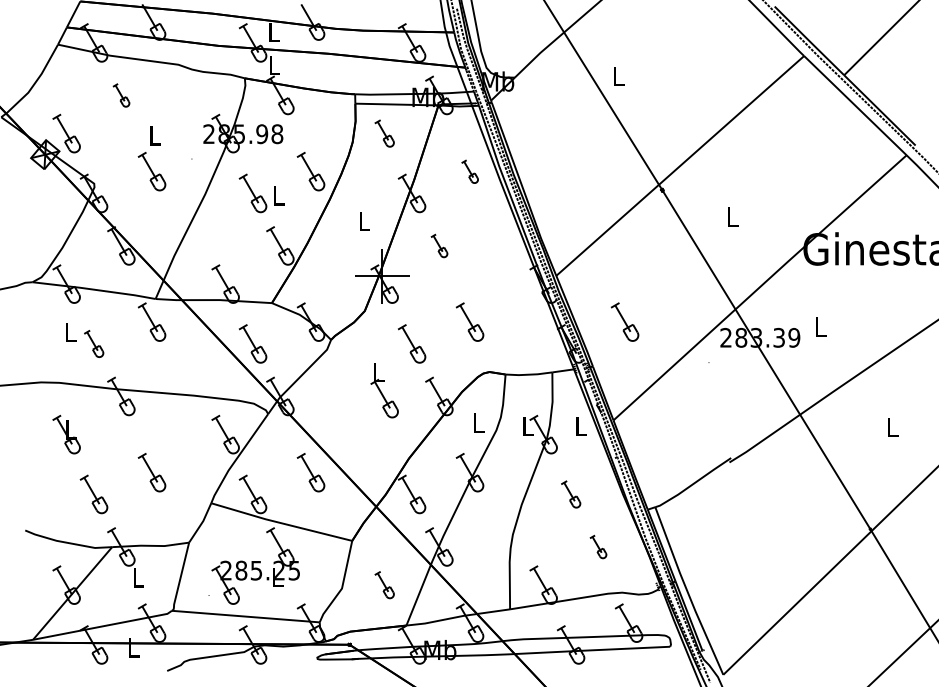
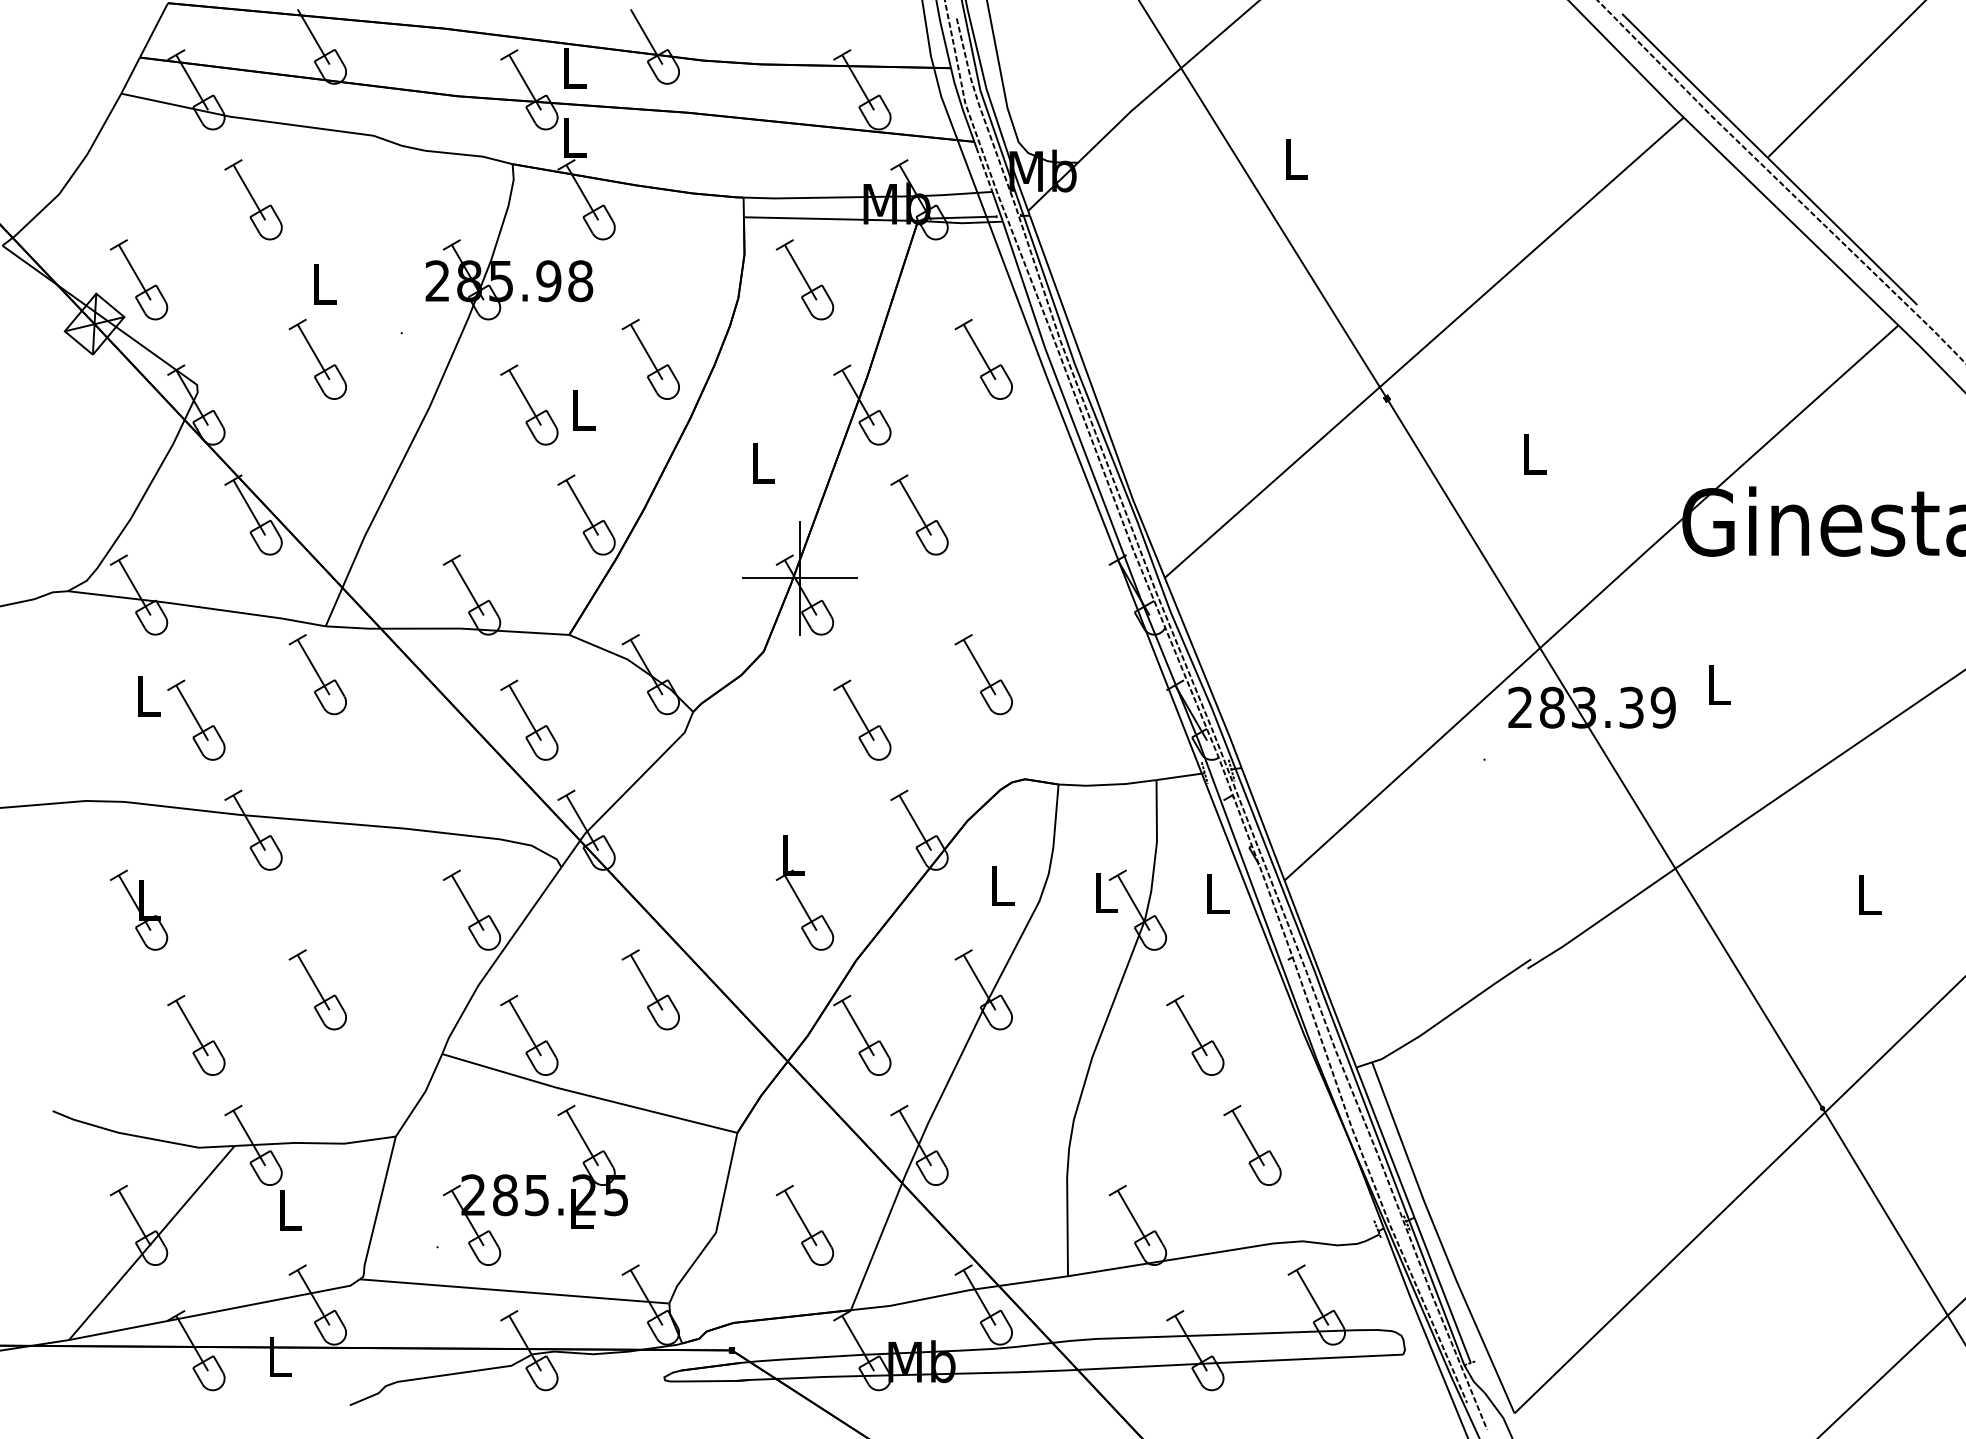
part: (121, 95) -> (254, 200), size x1.67
part: (384, 133) -> (804, 279), size x1.43
part: (469, 171) -> (983, 359), size x1.67
part: (439, 245) -> (920, 514), size x1.67
part: (624, 321) -> (1307, 673), removed
part: (93, 343) -> (195, 719), size x1.43
part: (384, 390) -> (804, 893), moved
part: (570, 494) -> (1194, 1035), size x1.43
part: (598, 546) -> (1253, 1144), size x1.67
part: (384, 584) -> (804, 1224), size x1.43

